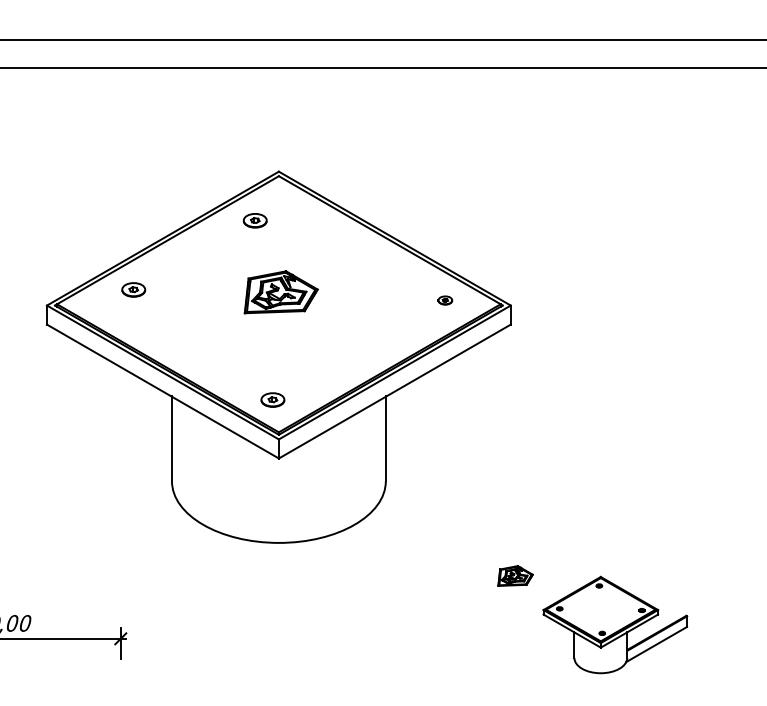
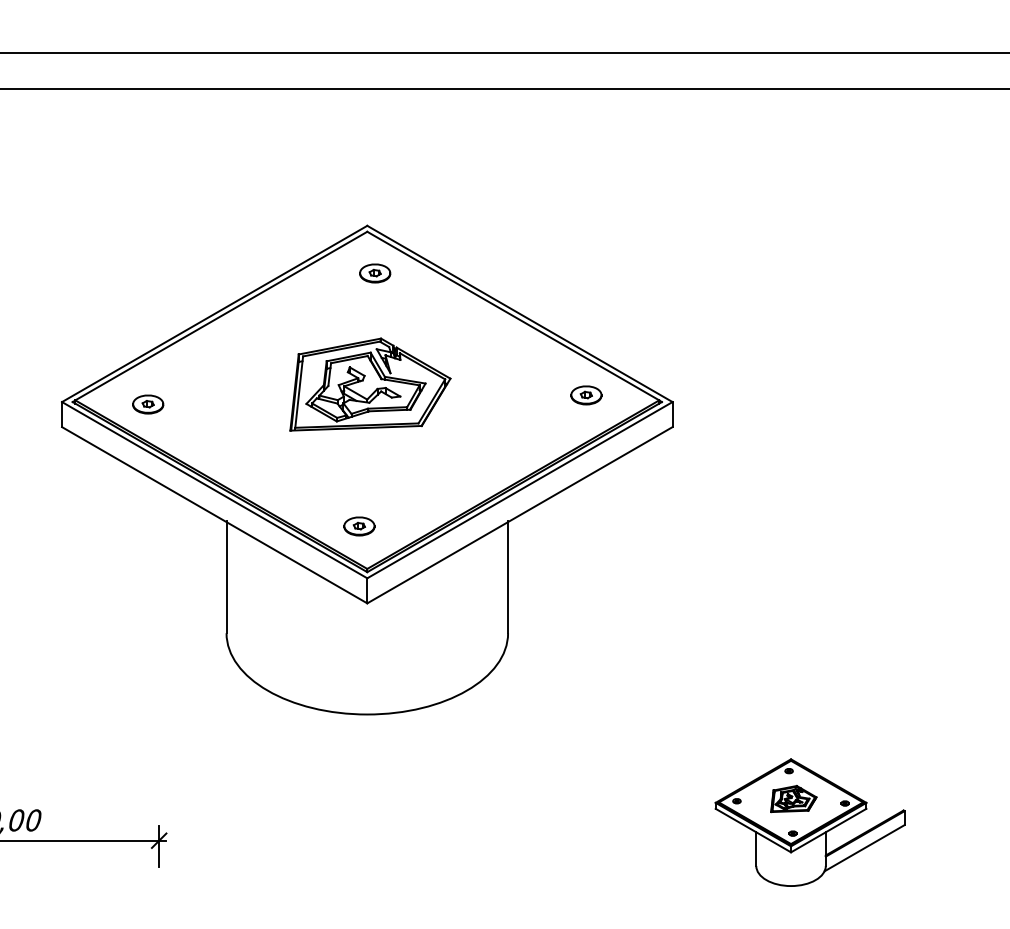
part: (255, 220) -> (375, 273), moved
part: (133, 289) -> (148, 404), moved
part: (281, 292) -> (370, 384), size x1.67
part: (445, 300) -> (586, 395), size x1.67
part: (515, 575) -> (793, 798), moved

